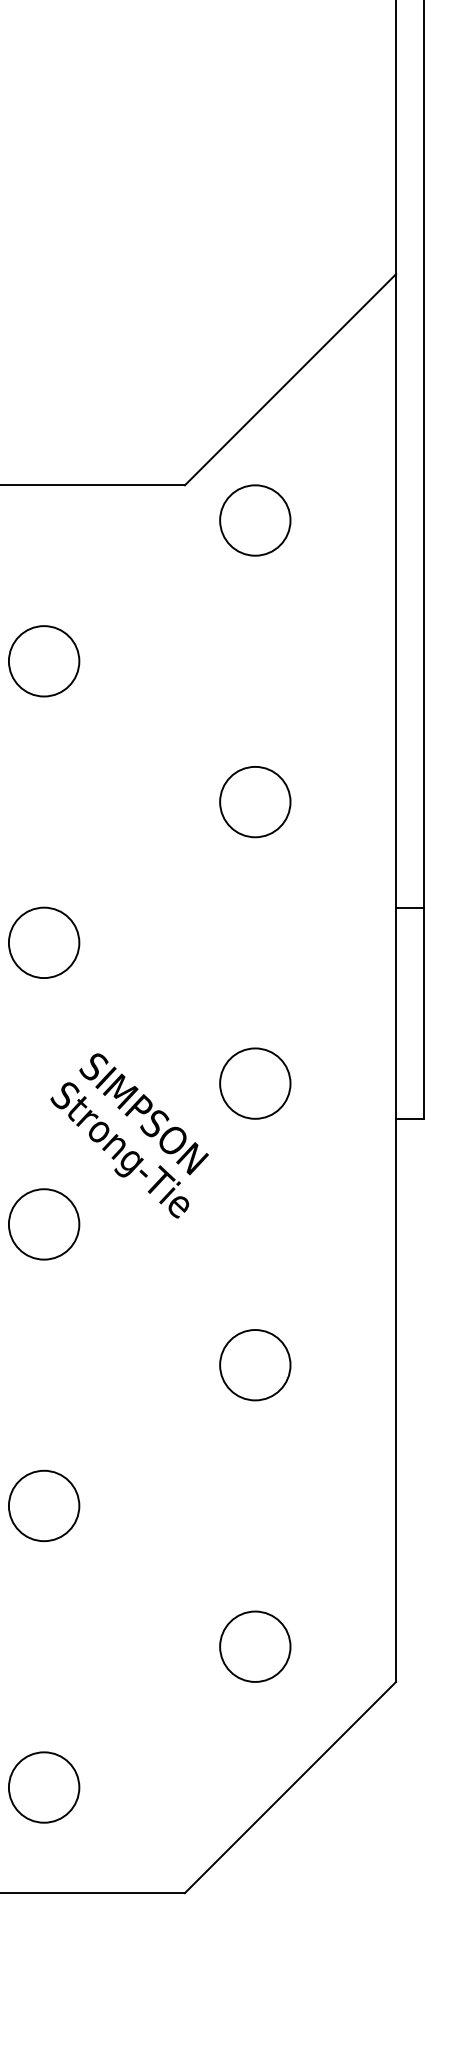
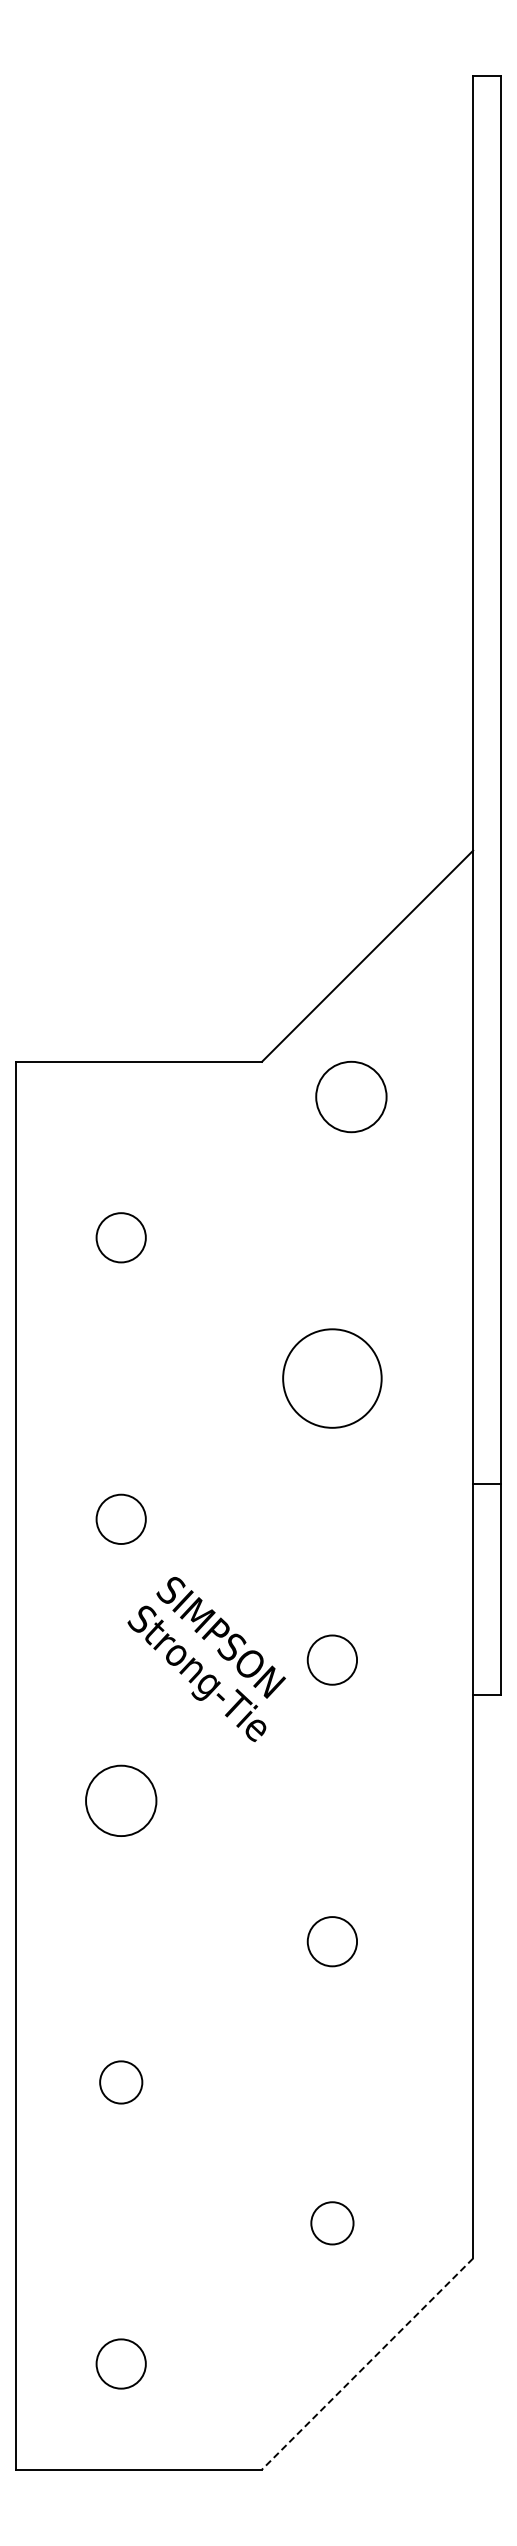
circle: (255, 520) -> (351, 1096), moved
circle: (44, 661) -> (121, 1237), size x0.7
circle: (255, 802) -> (332, 1378), size x1.4
circle: (44, 943) -> (121, 1519), size x0.7
circle: (255, 1083) -> (332, 1659), size x0.7
text: (129, 1136) -> (206, 1659), moved
circle: (255, 1365) -> (332, 1941), size x0.7
circle: (44, 1506) -> (121, 2082), size x0.6
circle: (255, 1647) -> (332, 2223), size x0.6
circle: (44, 1787) -> (121, 2363), size x0.7
line: (290, 1788) -> (367, 2364), solid -> dashed

